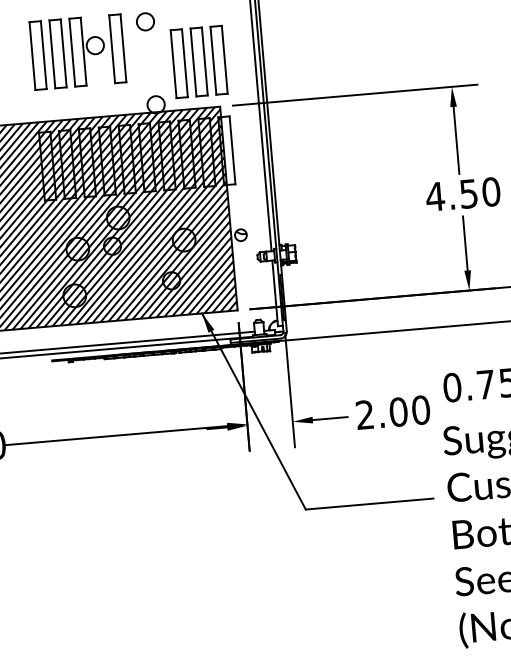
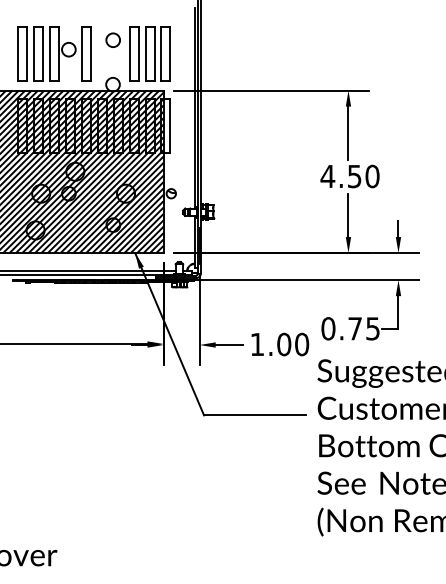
circle: (144, 20) -> (112, 39), moved
part: (77, 51) -> (54, 53), moved
text: (363, 413) -> (256, 343), 2.00 -> 1.00

